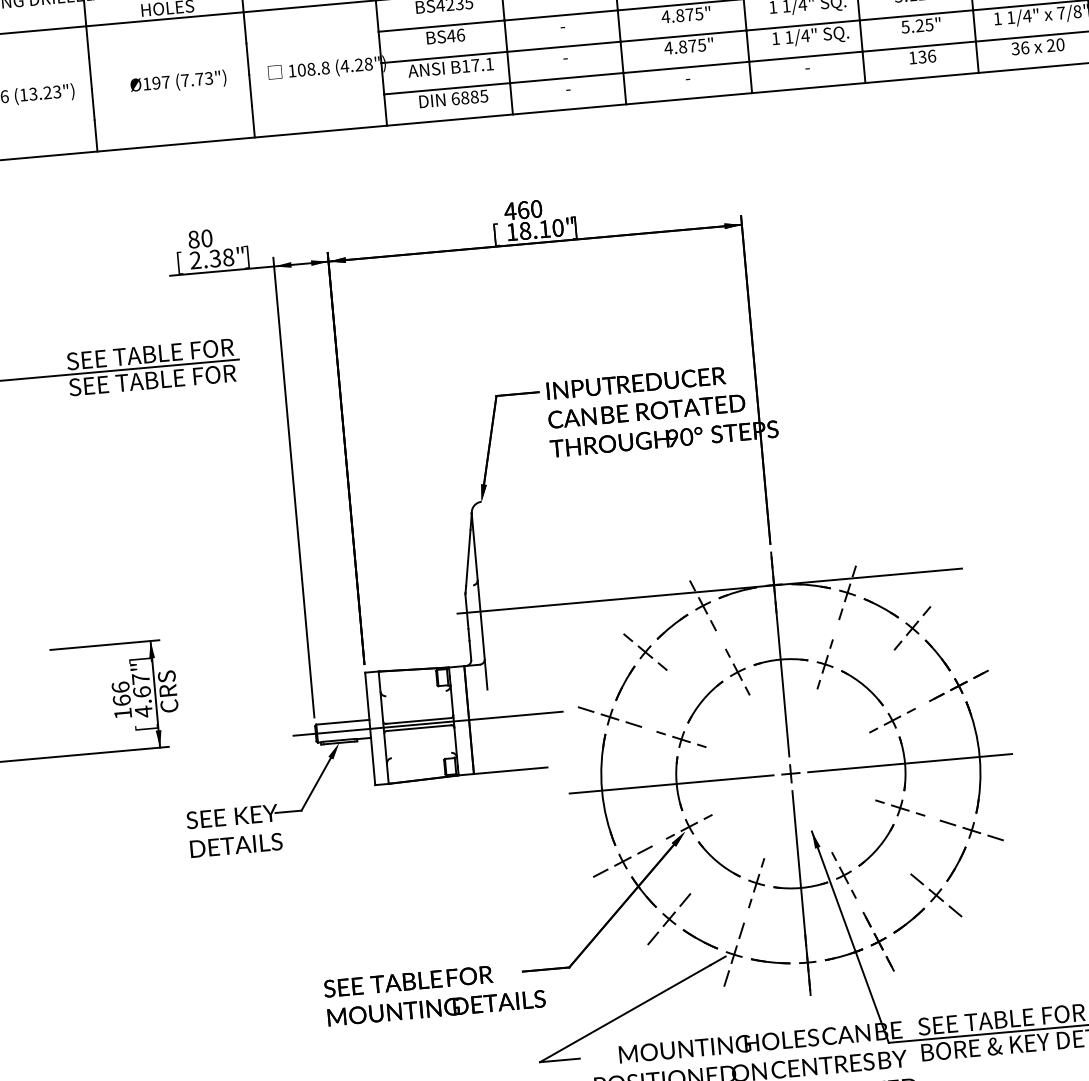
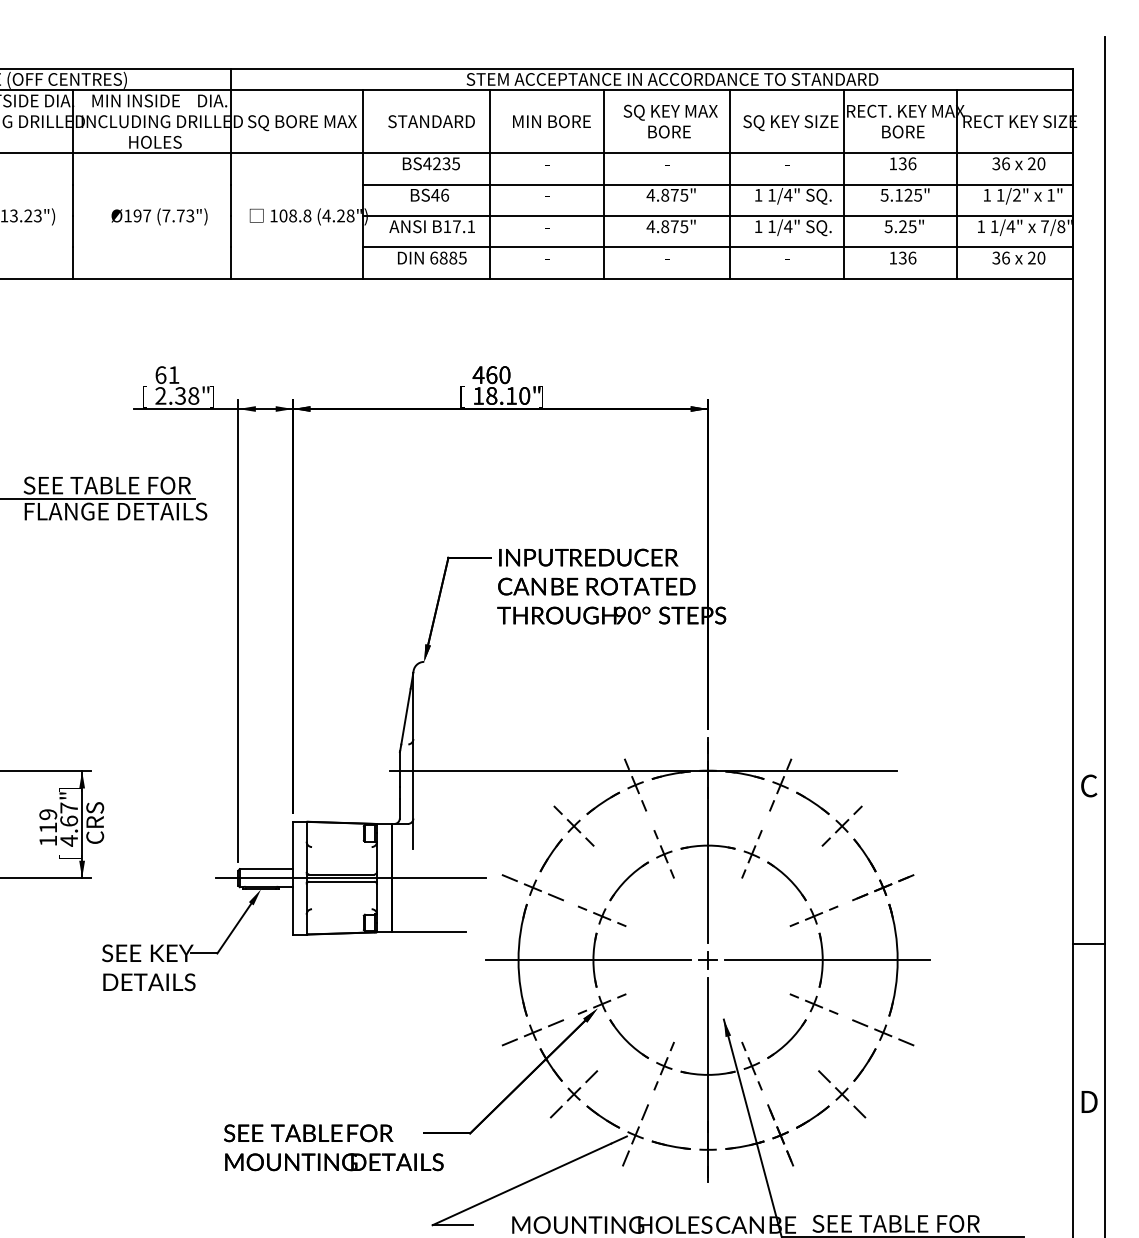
text: (200, 239) -> (167, 375), 80 -> 61
text: (160, 379) -> (115, 511), SEE TABLE FOR -> FLANGE DETAILS
text: (121, 693) -> (48, 820), 166 -> 119

